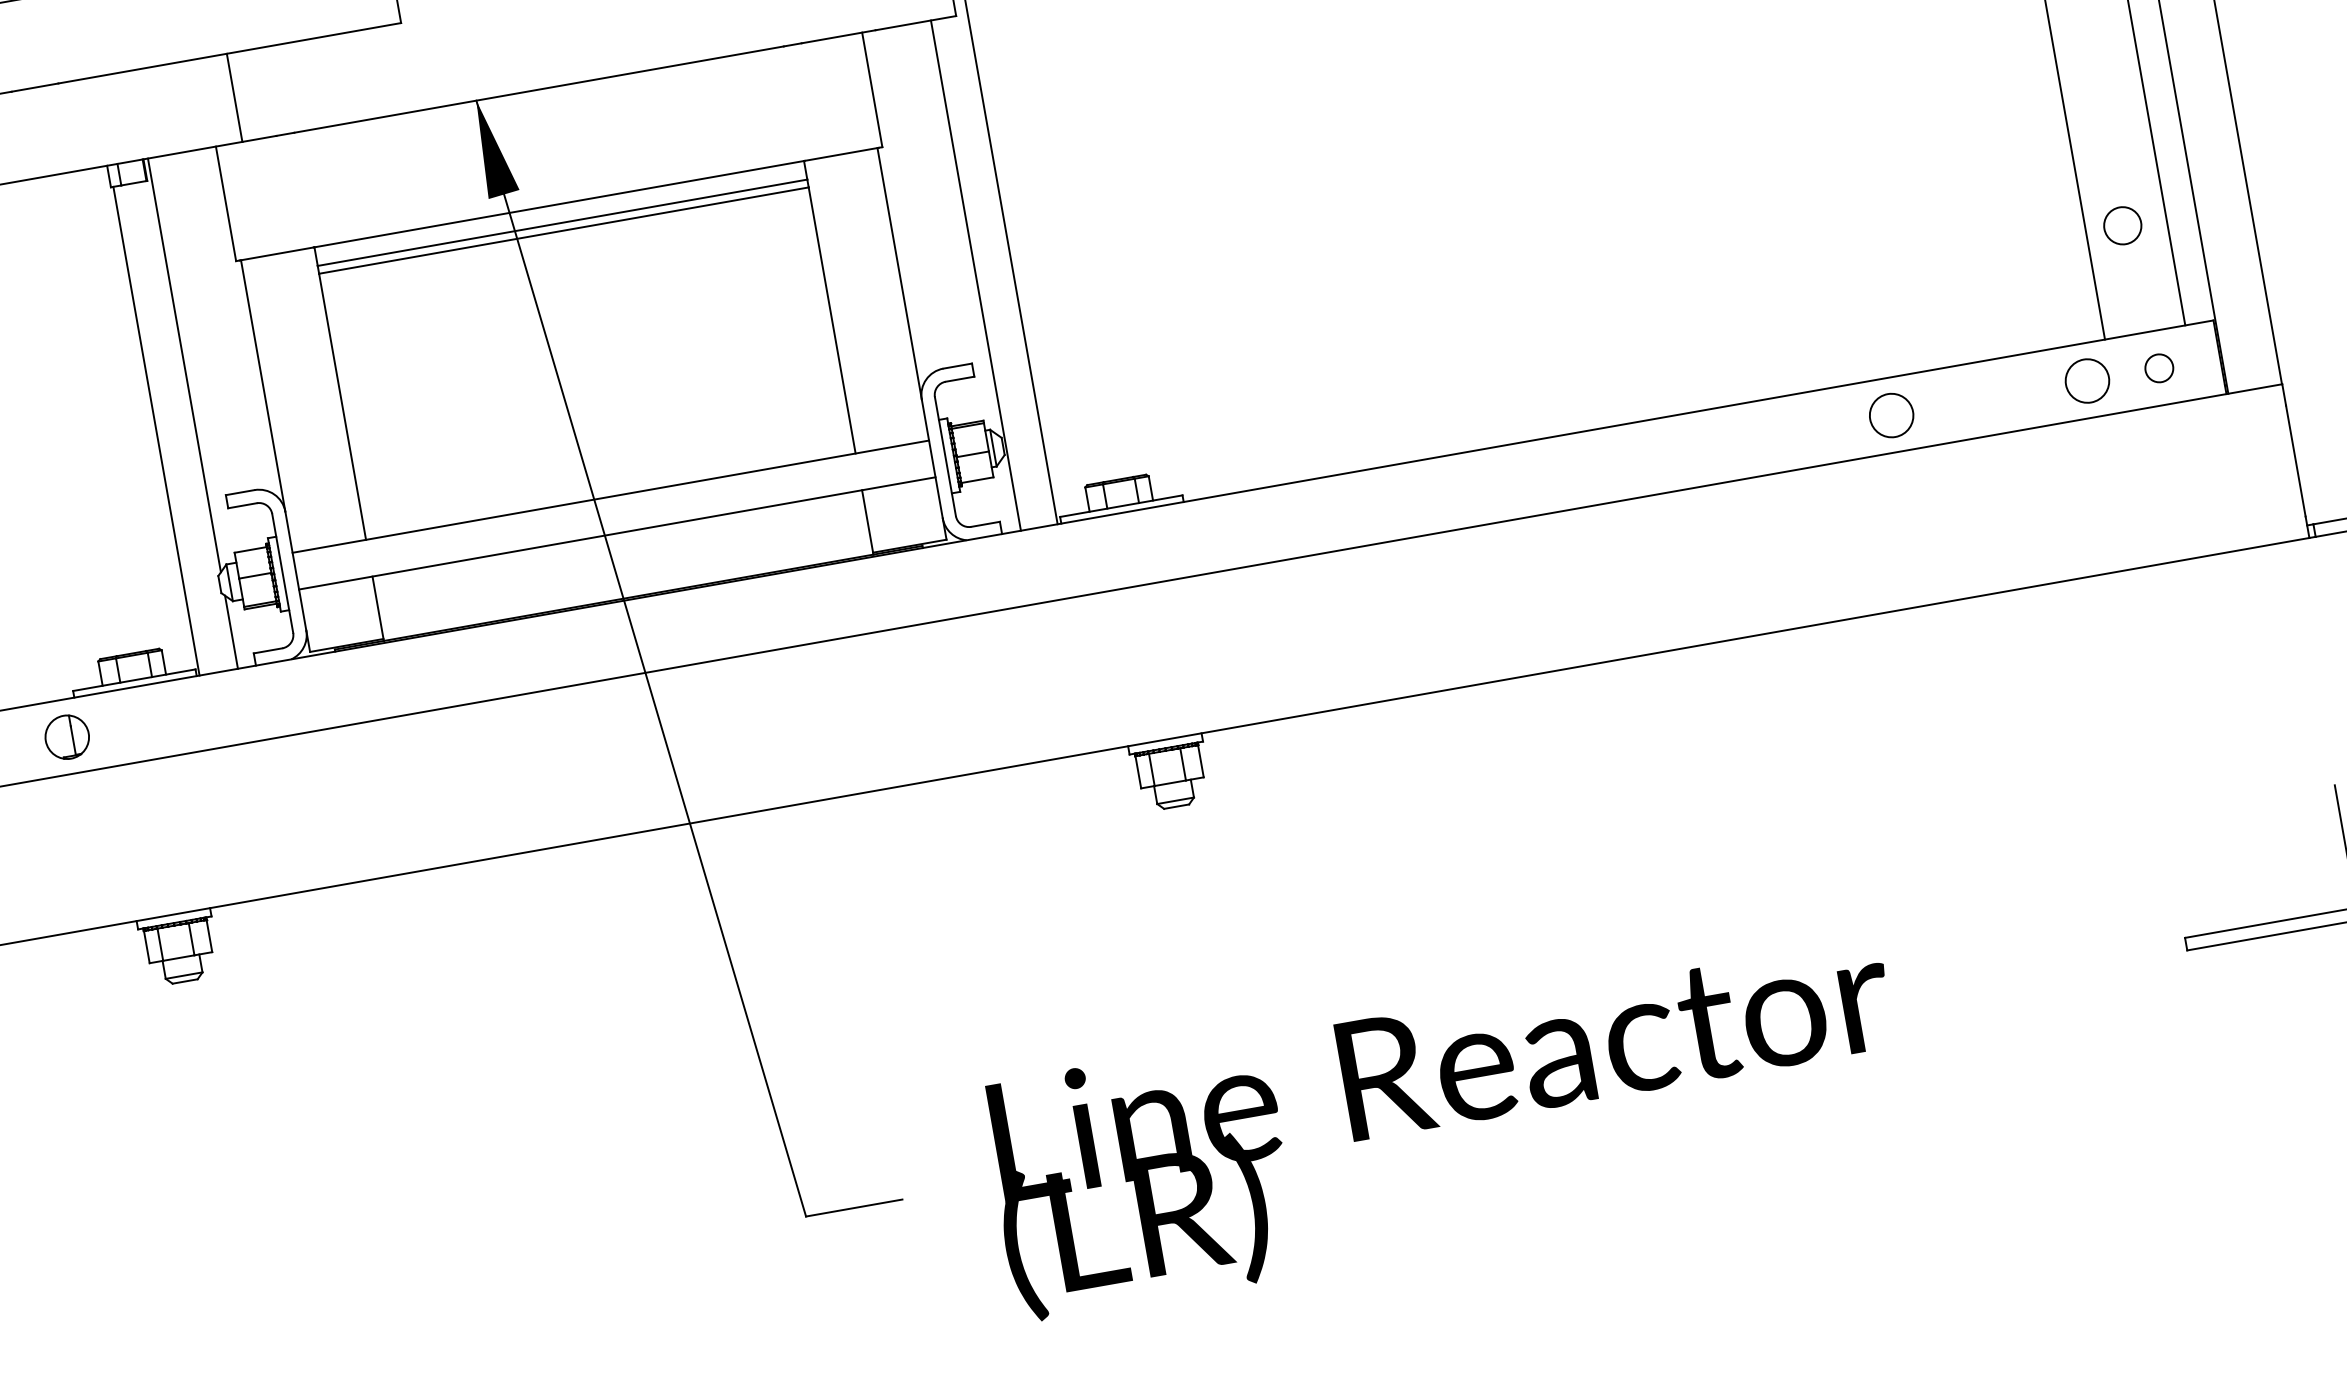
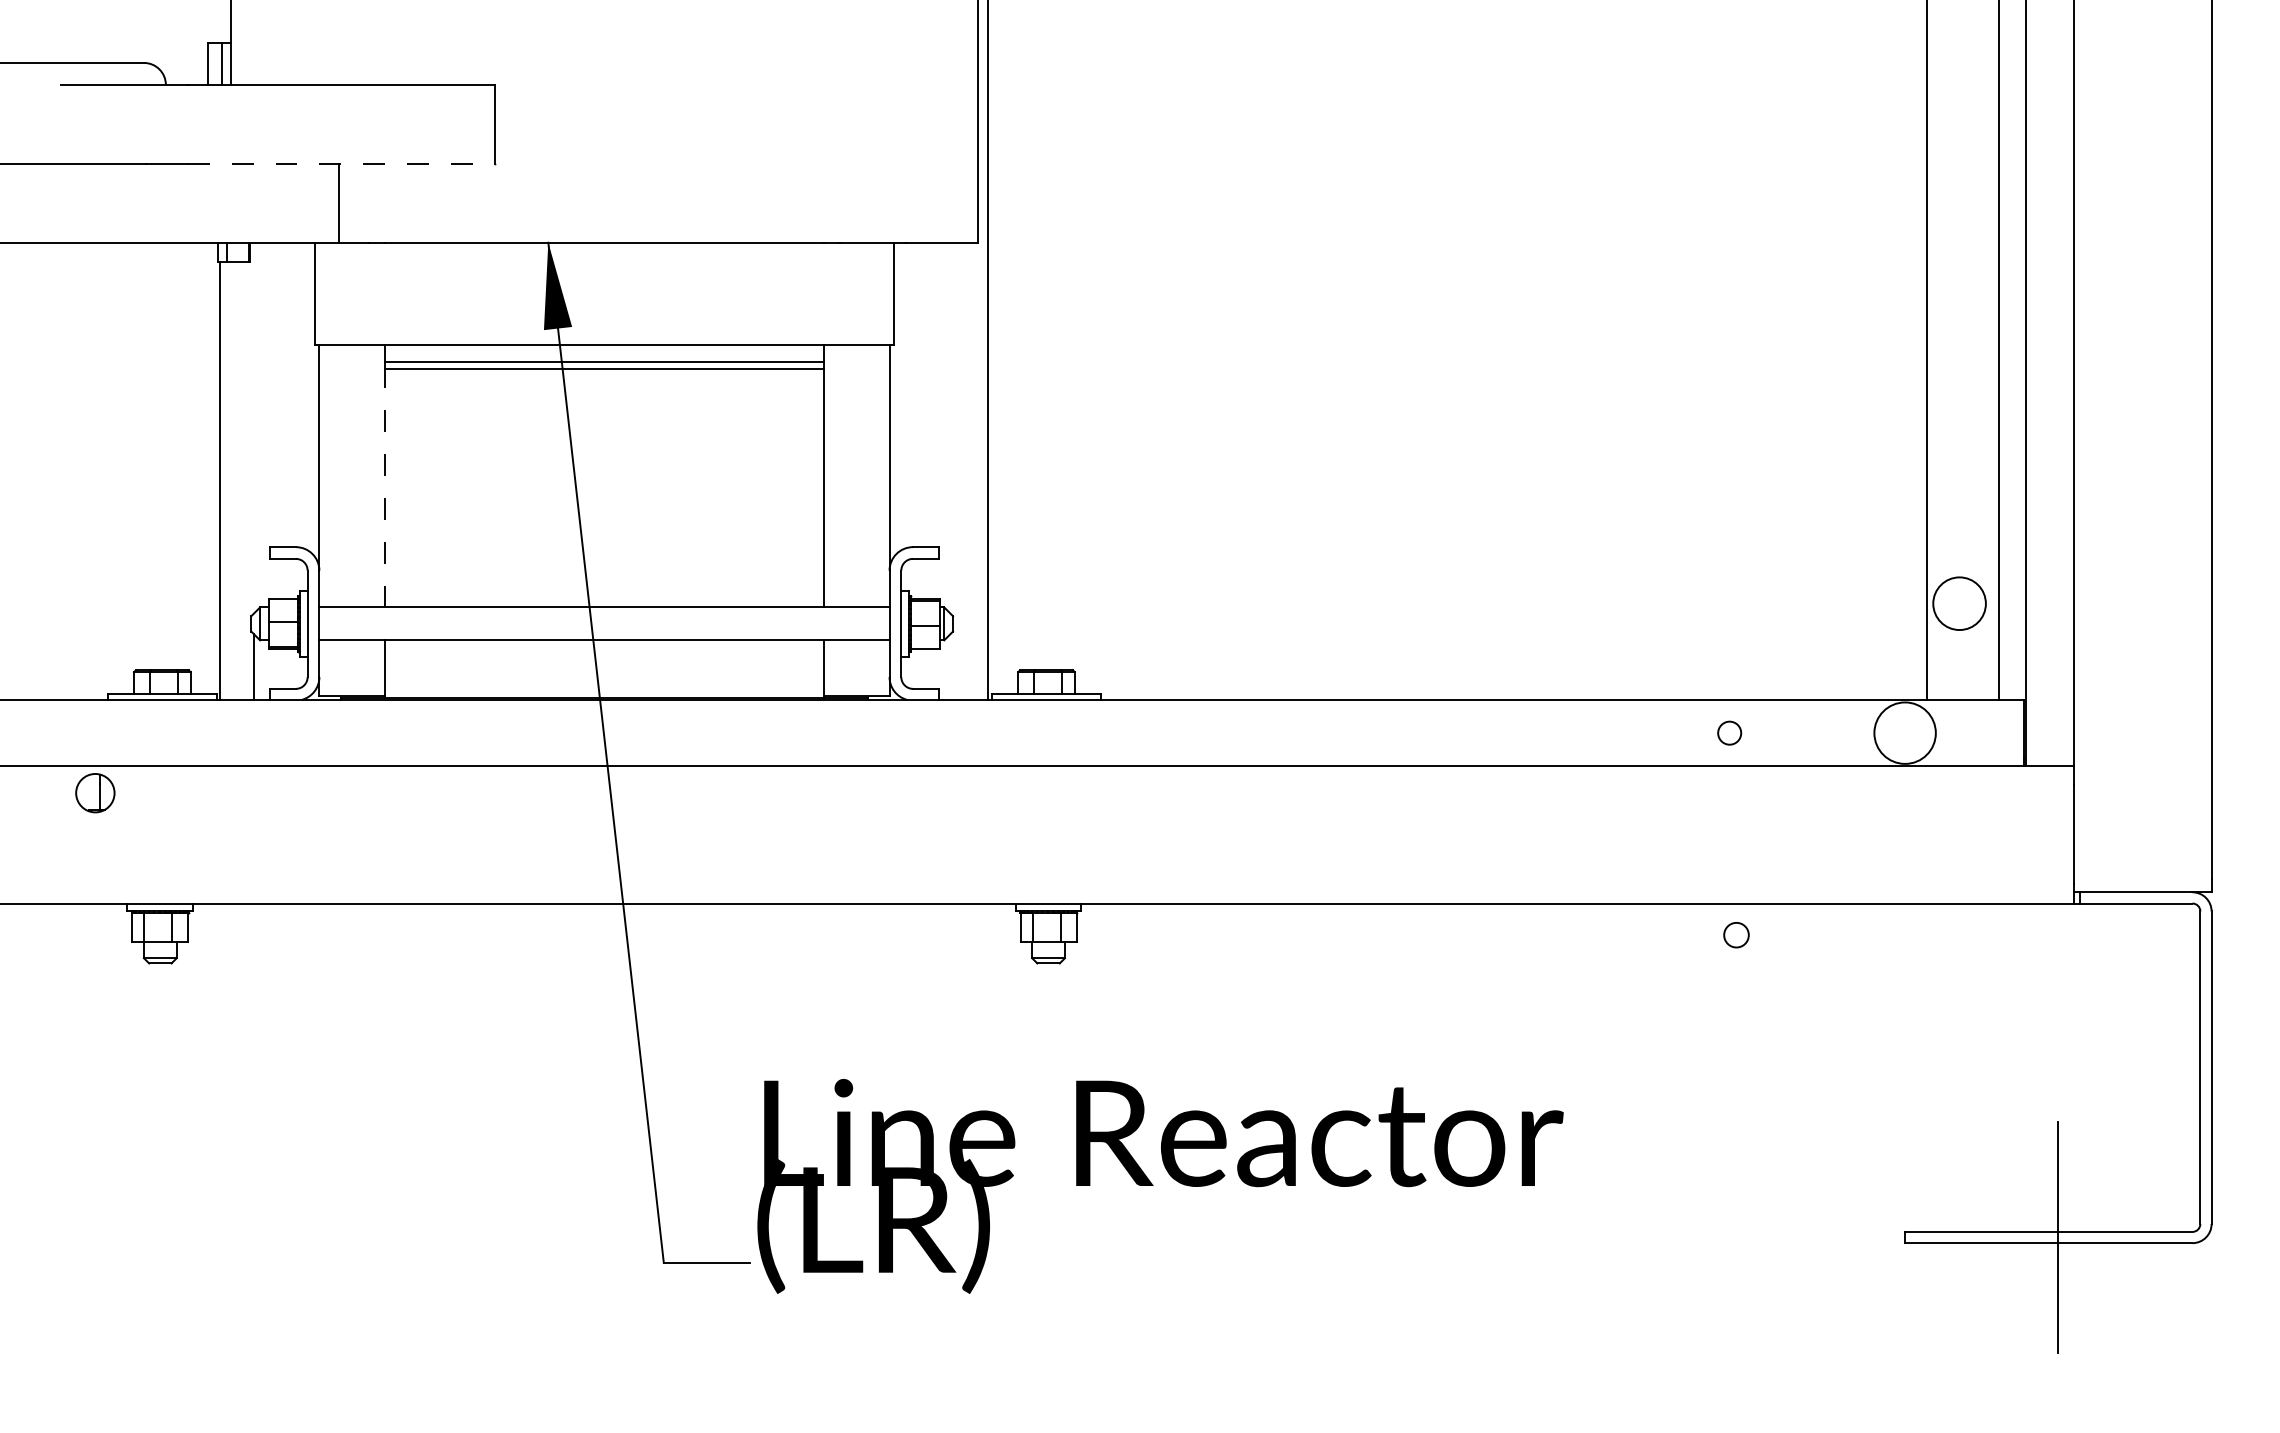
line: (229, 52) -> (341, 163), solid -> dashed
circle: (2122, 225) -> (1959, 603), size x1.6
line: (975, 274) -> (955, 470), removed
line: (184, 364) -> (254, 427), removed
circle: (2159, 368) -> (1736, 935), moved
circle: (2086, 380) -> (1904, 732), size x1.6
line: (342, 405) -> (385, 487), solid -> dashed
circle: (1891, 414) -> (1729, 732), size x0.6
part: (67, 737) -> (95, 793), moved
text: (1448, 1126) -> (1160, 1186), moved

